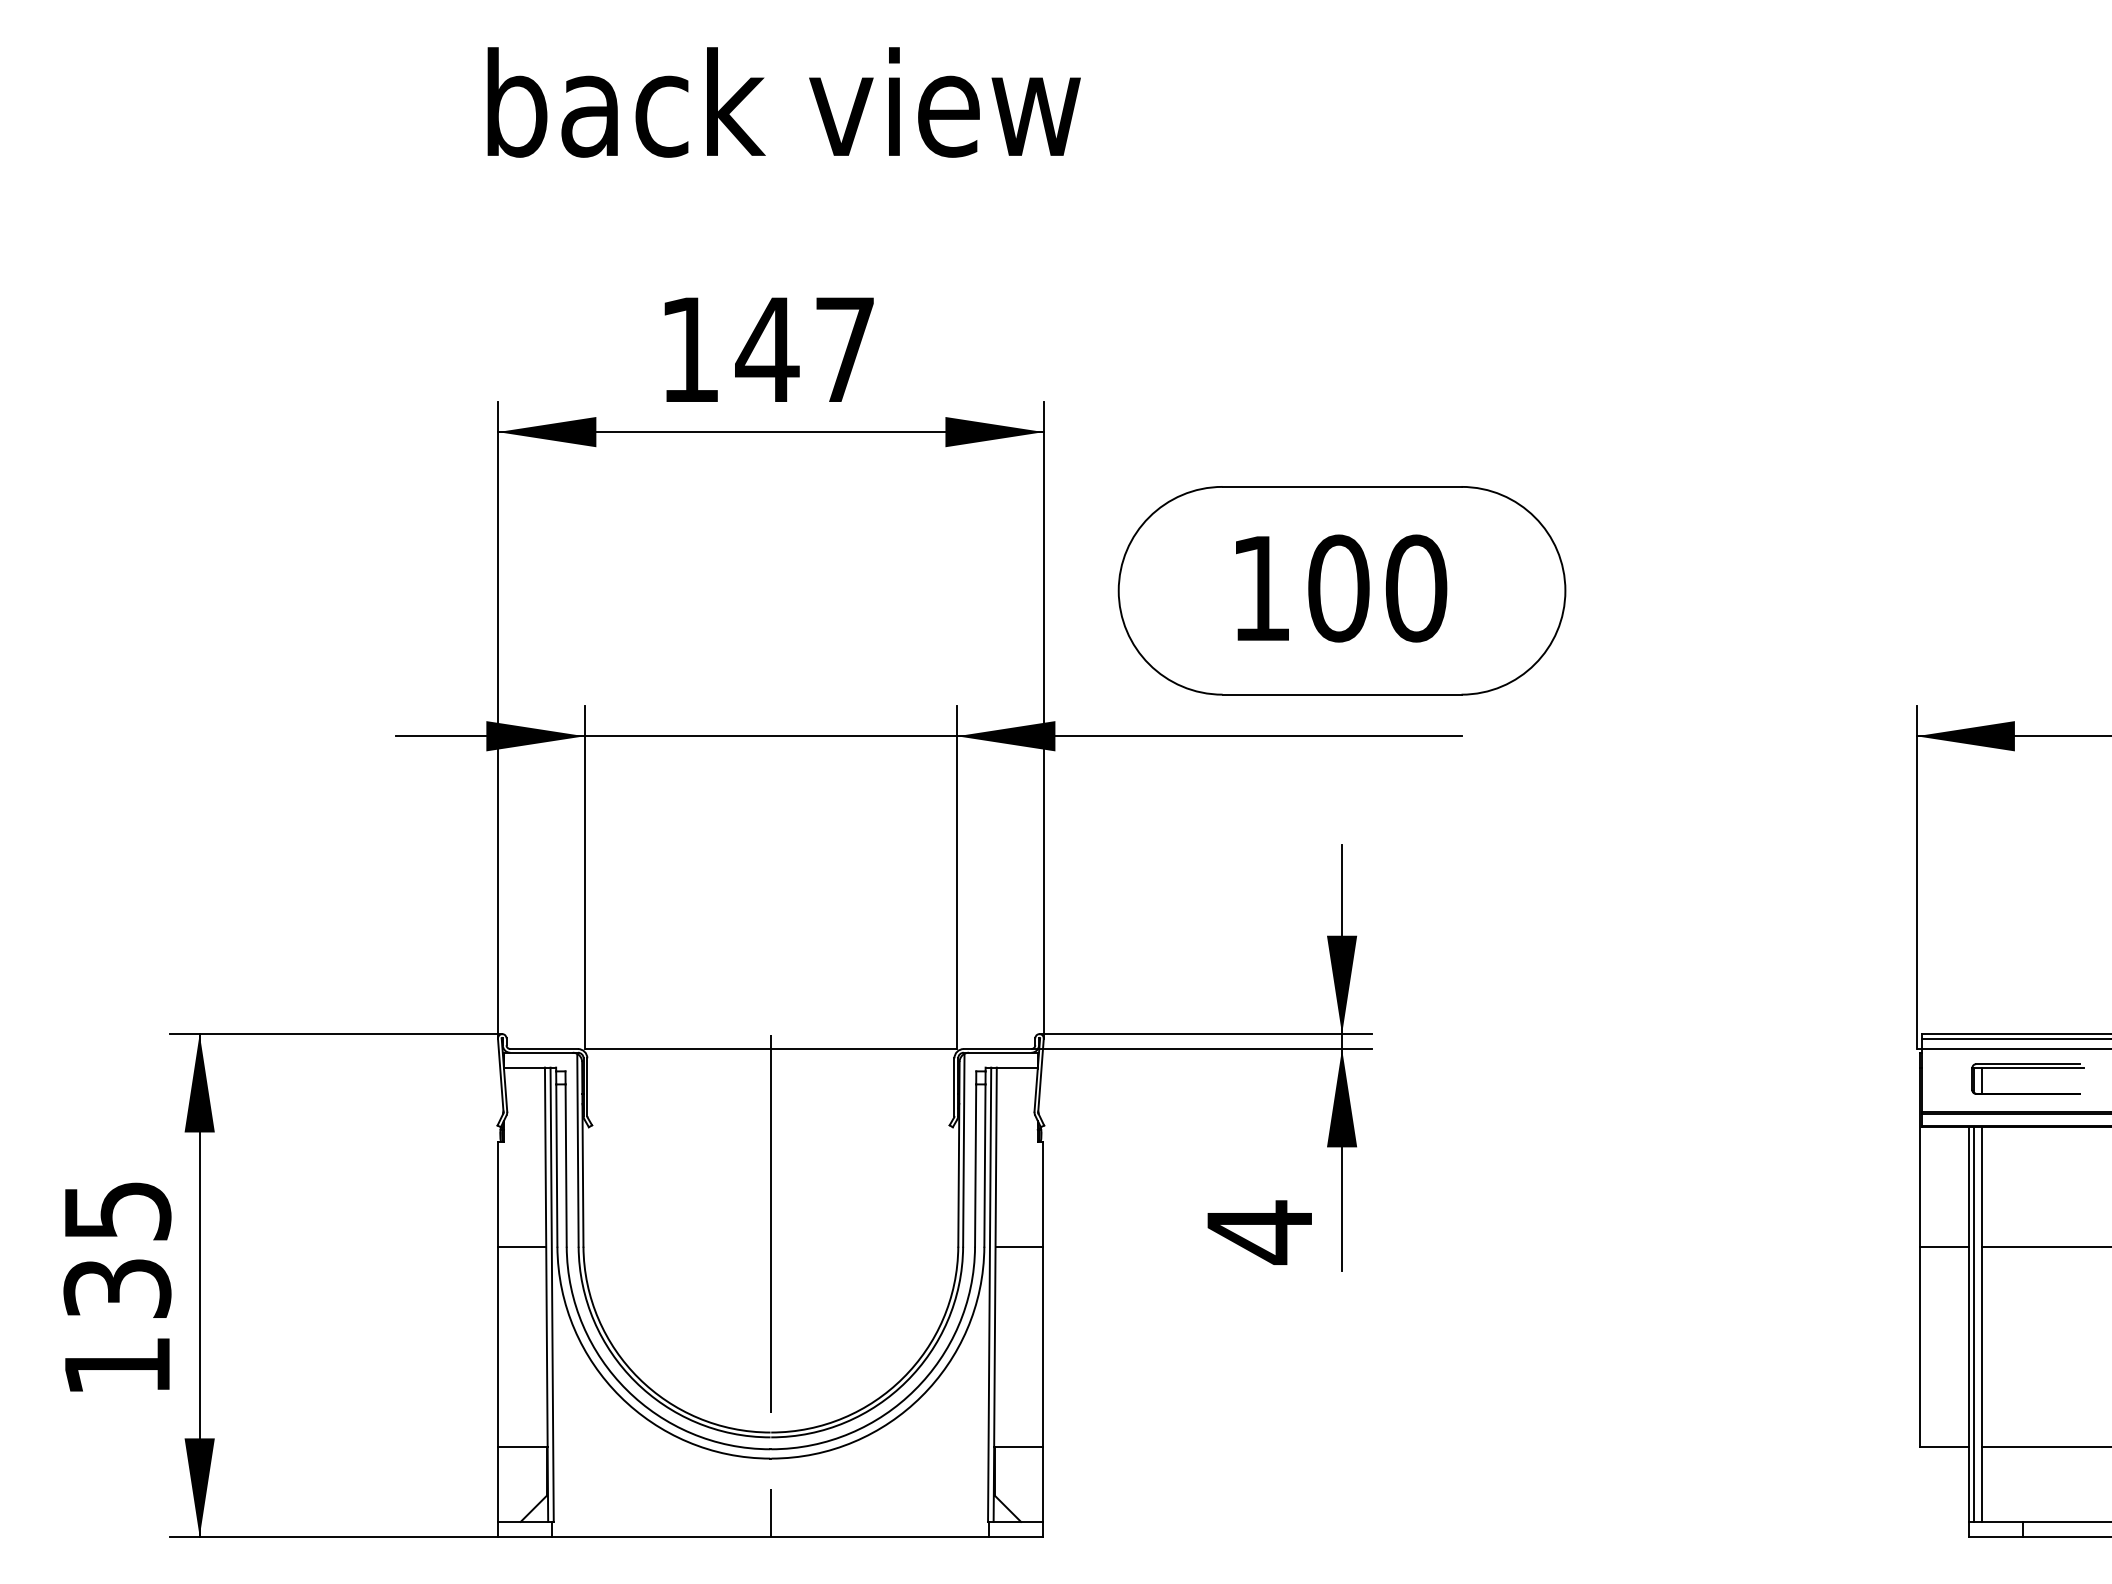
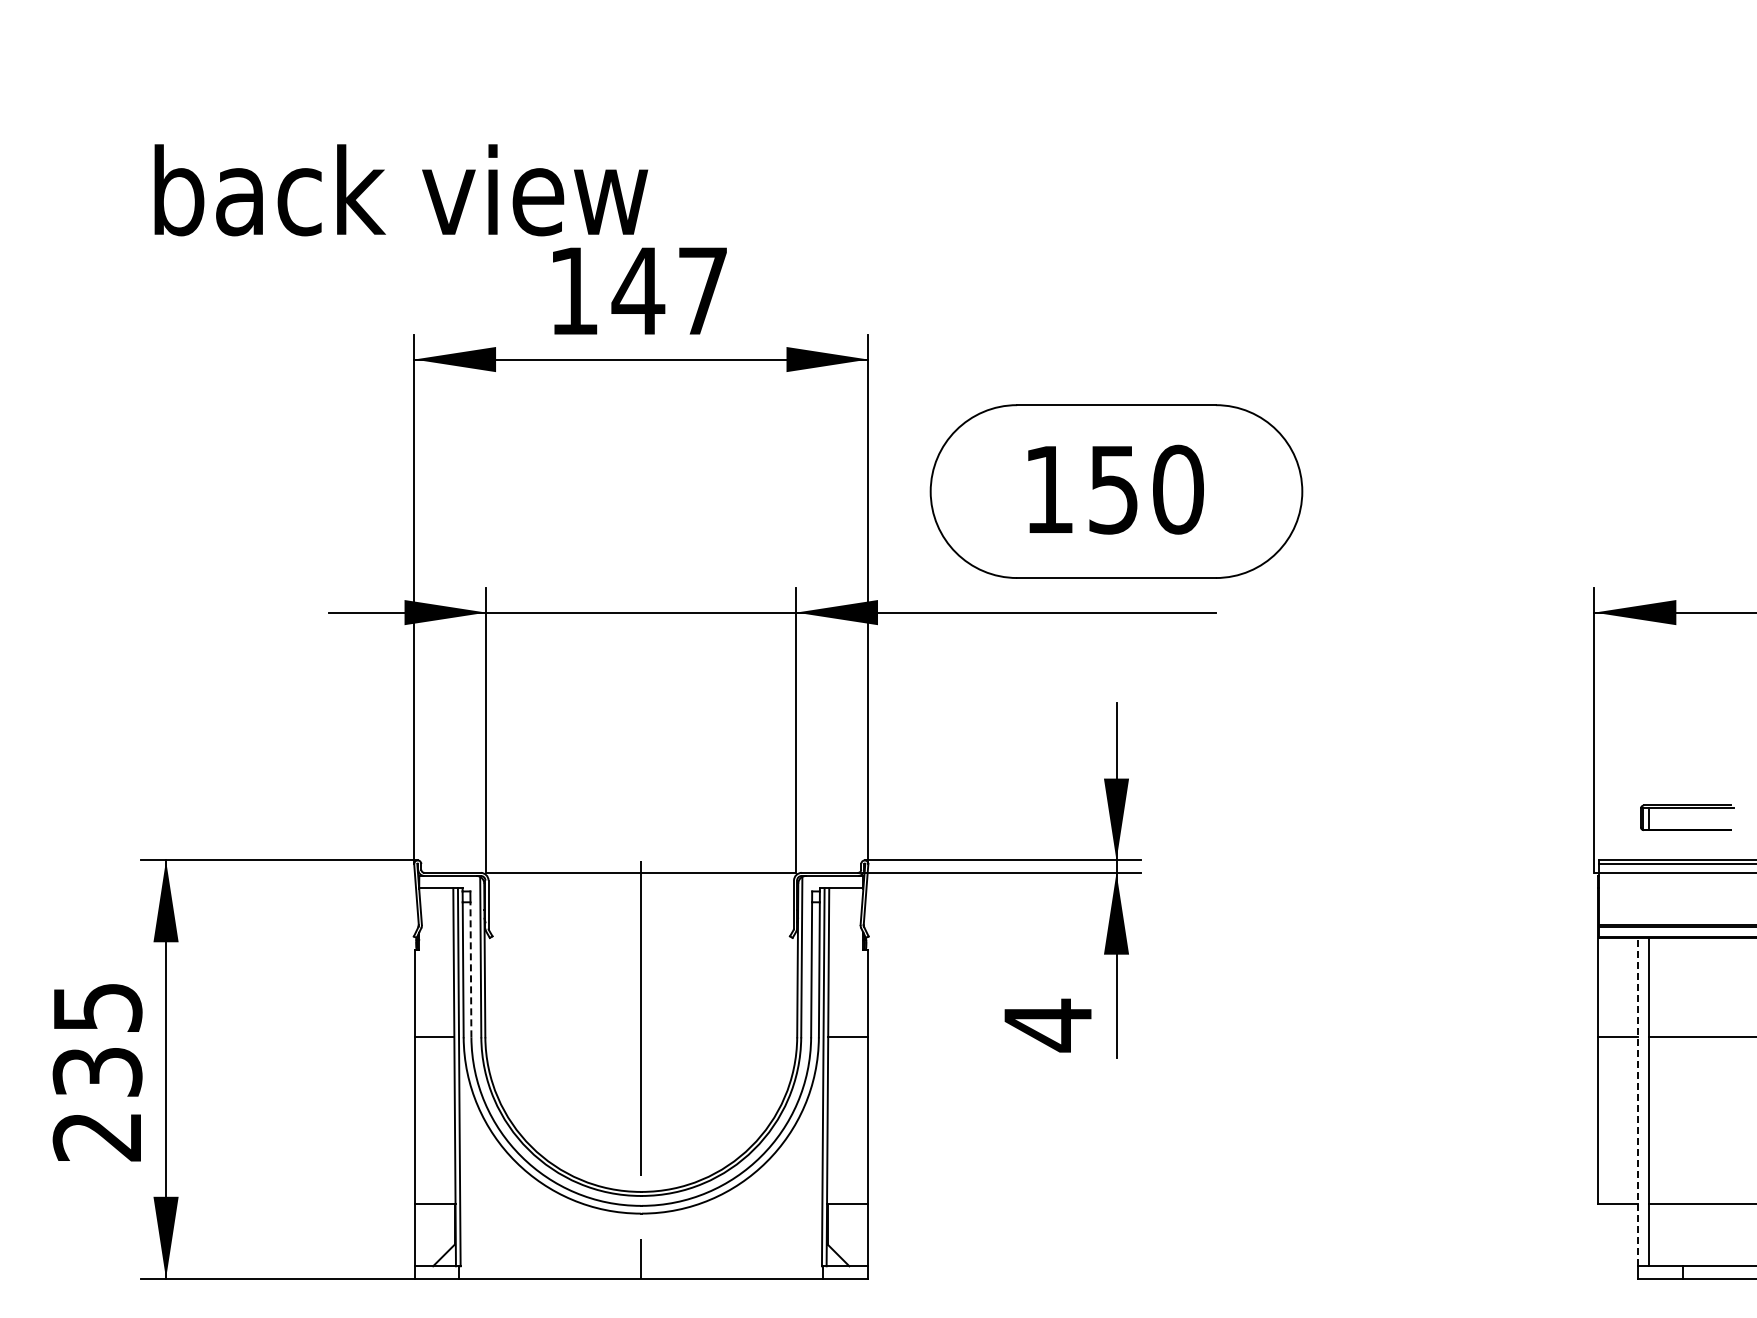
text: (784, 102) -> (401, 190), moved
text: (1338, 588) -> (1113, 489), 100 -> 150
part: (2028, 1067) -> (1687, 808), moved
line: (565, 1165) -> (470, 969), solid -> dashed
line: (1968, 1323) -> (1637, 1101), solid -> dashed
line: (1974, 1323) -> (1642, 1101), removed
text: (116, 1367) -> (96, 1137), 135 -> 235

